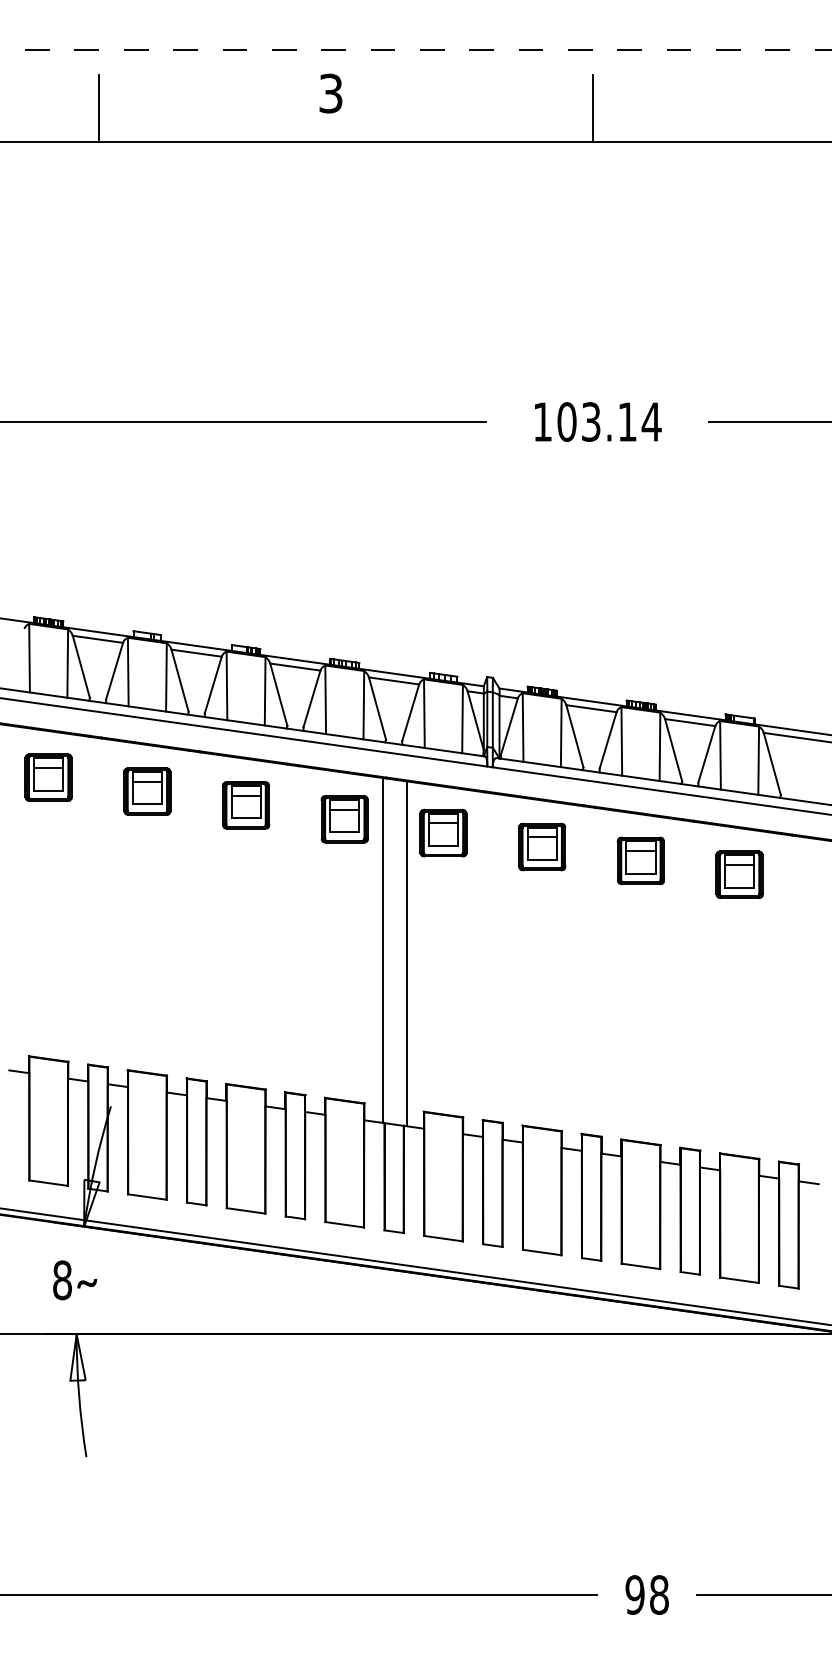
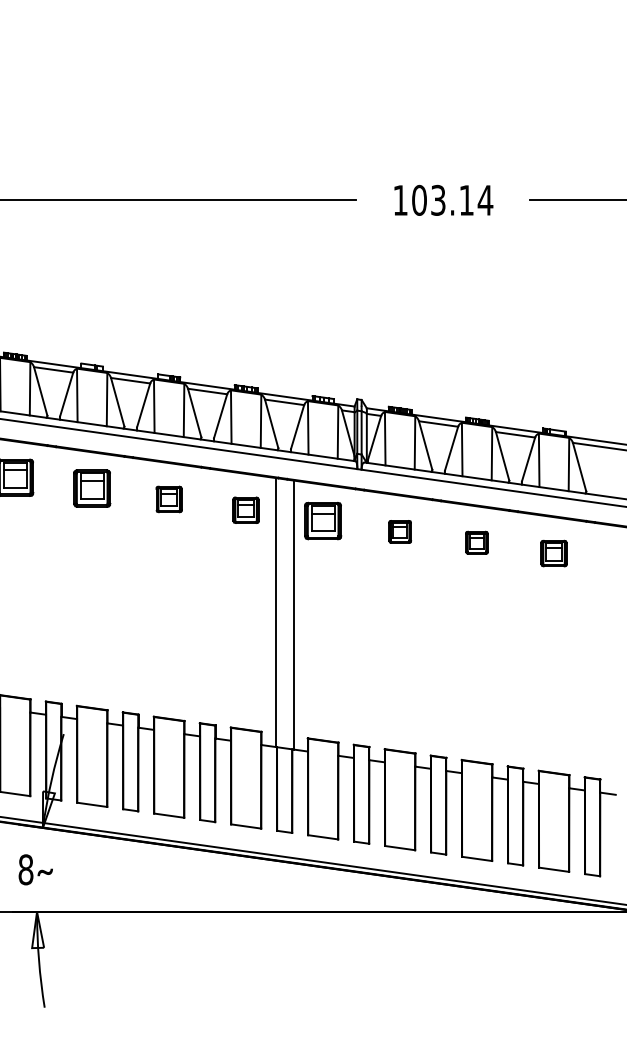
part: (245, 805) -> (168, 499), size x0.7
part: (344, 819) -> (245, 510), size x0.7
part: (542, 846) -> (400, 531), size x0.6
part: (640, 860) -> (476, 542), size x0.6
part: (739, 874) -> (553, 553), size x0.7

